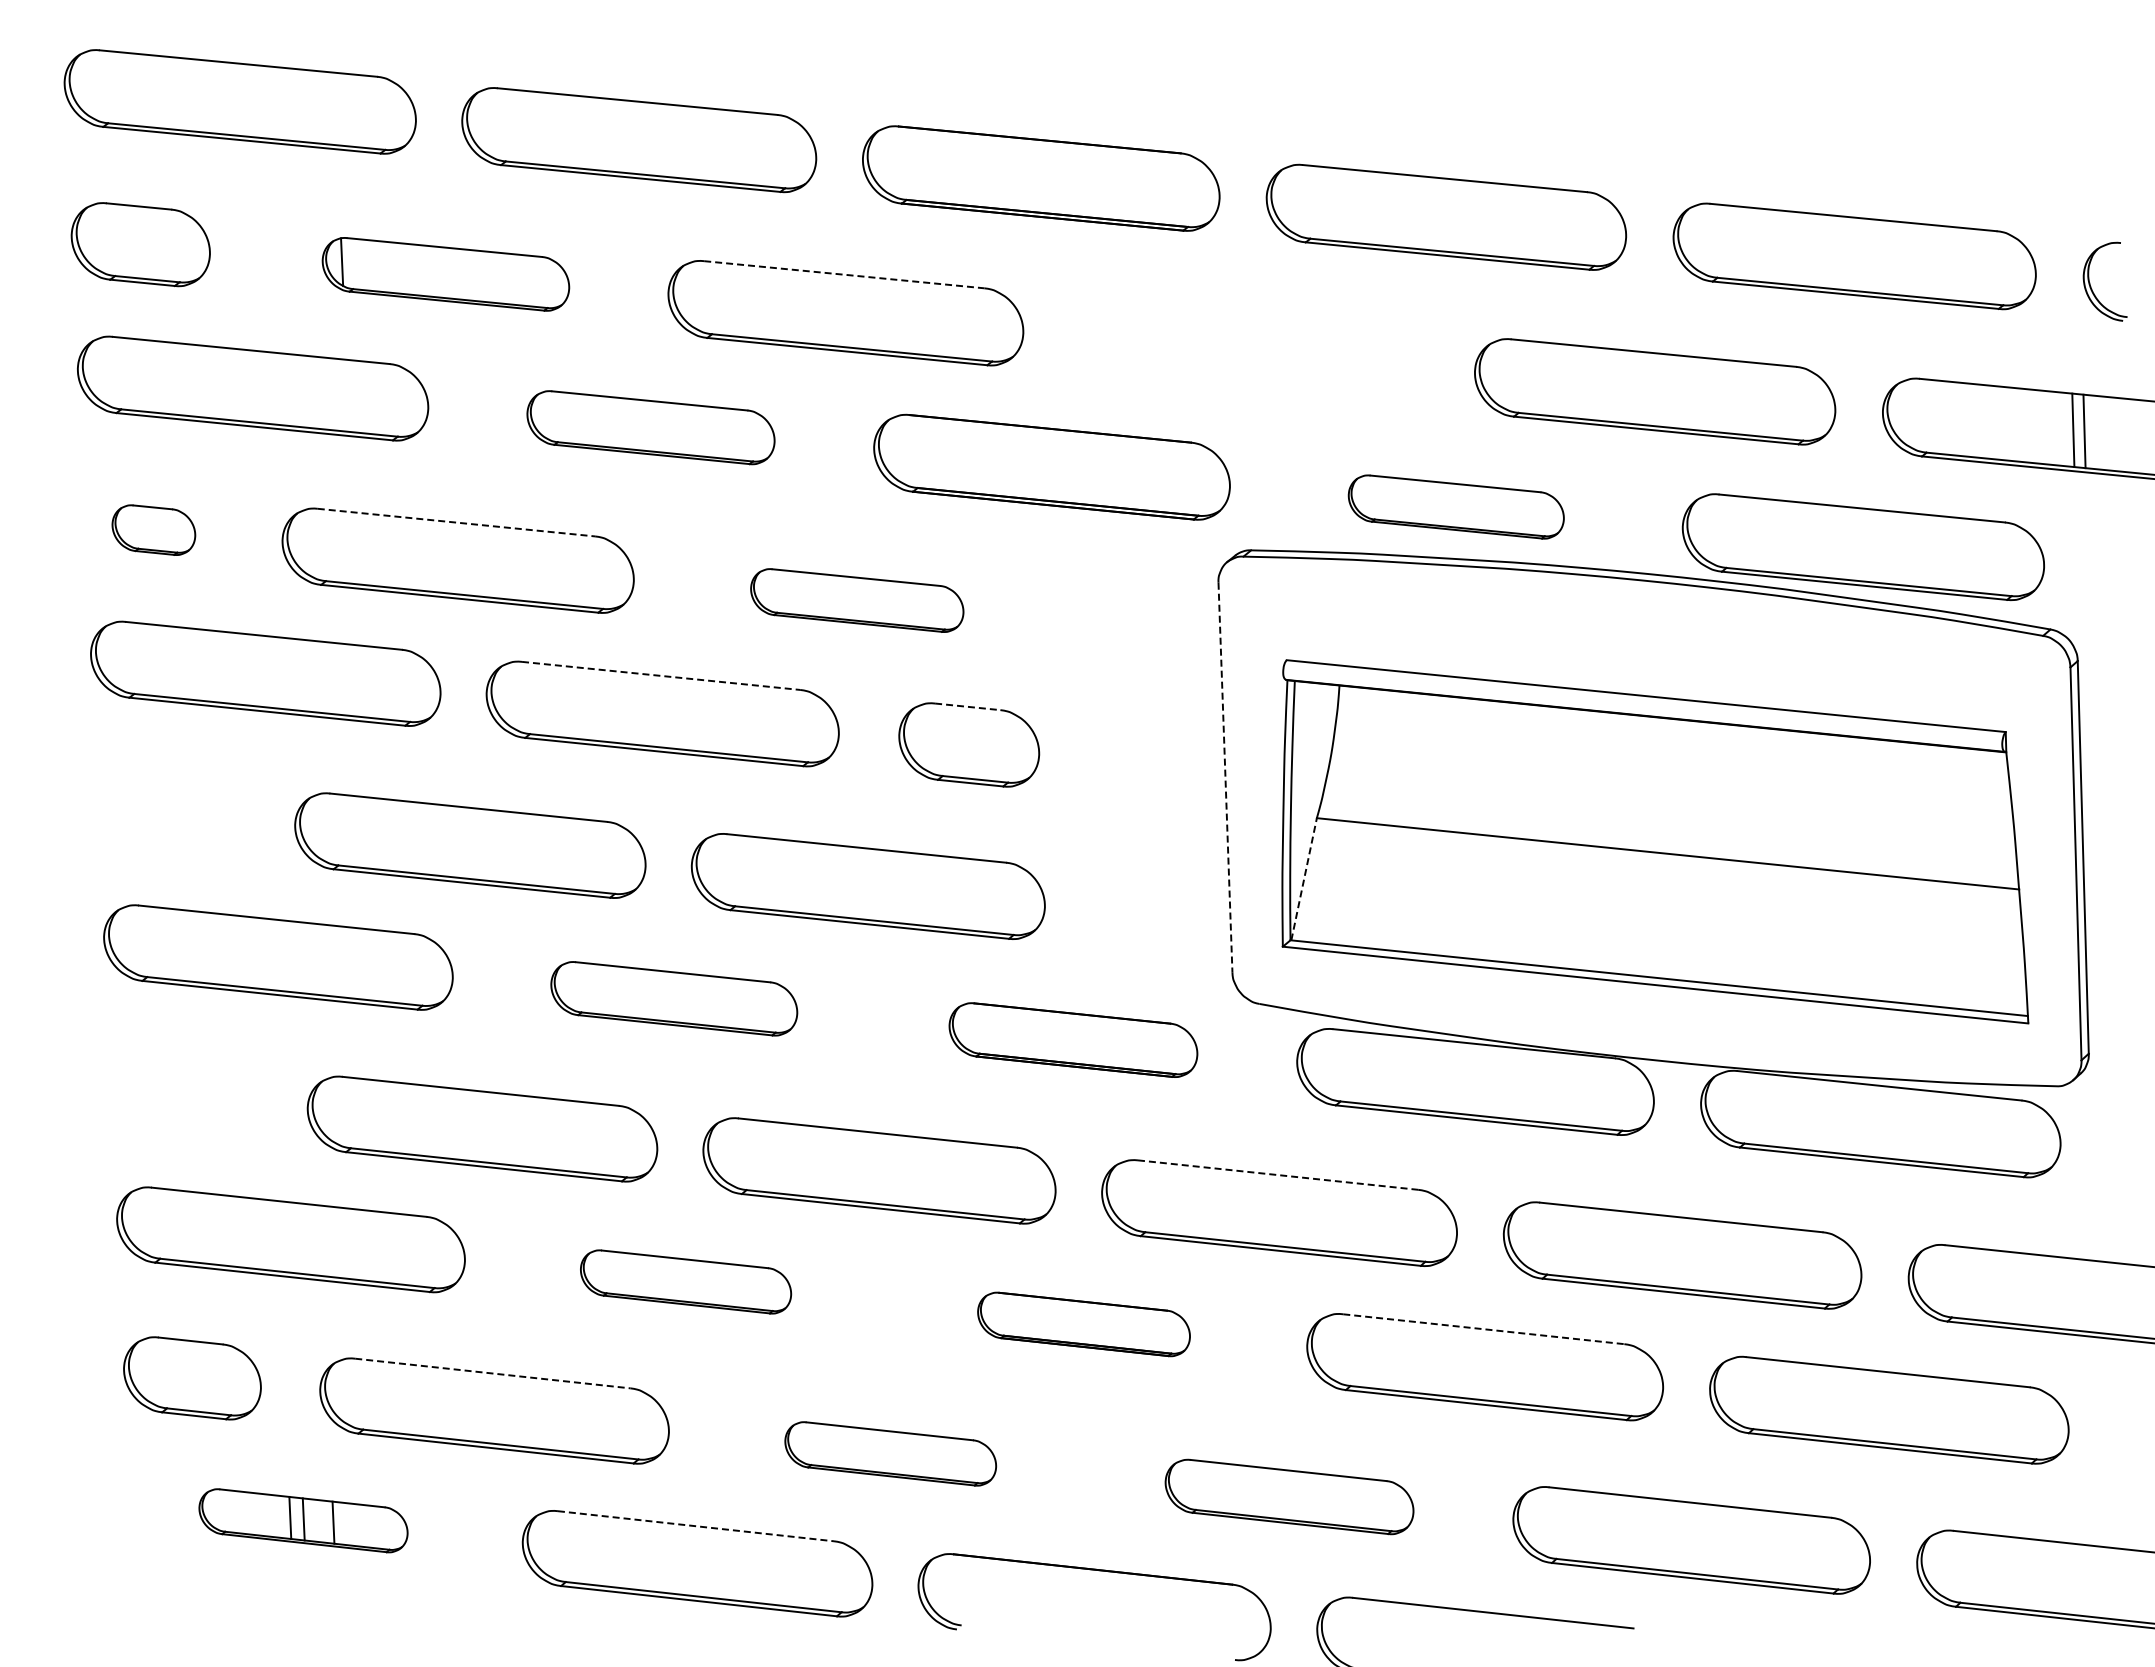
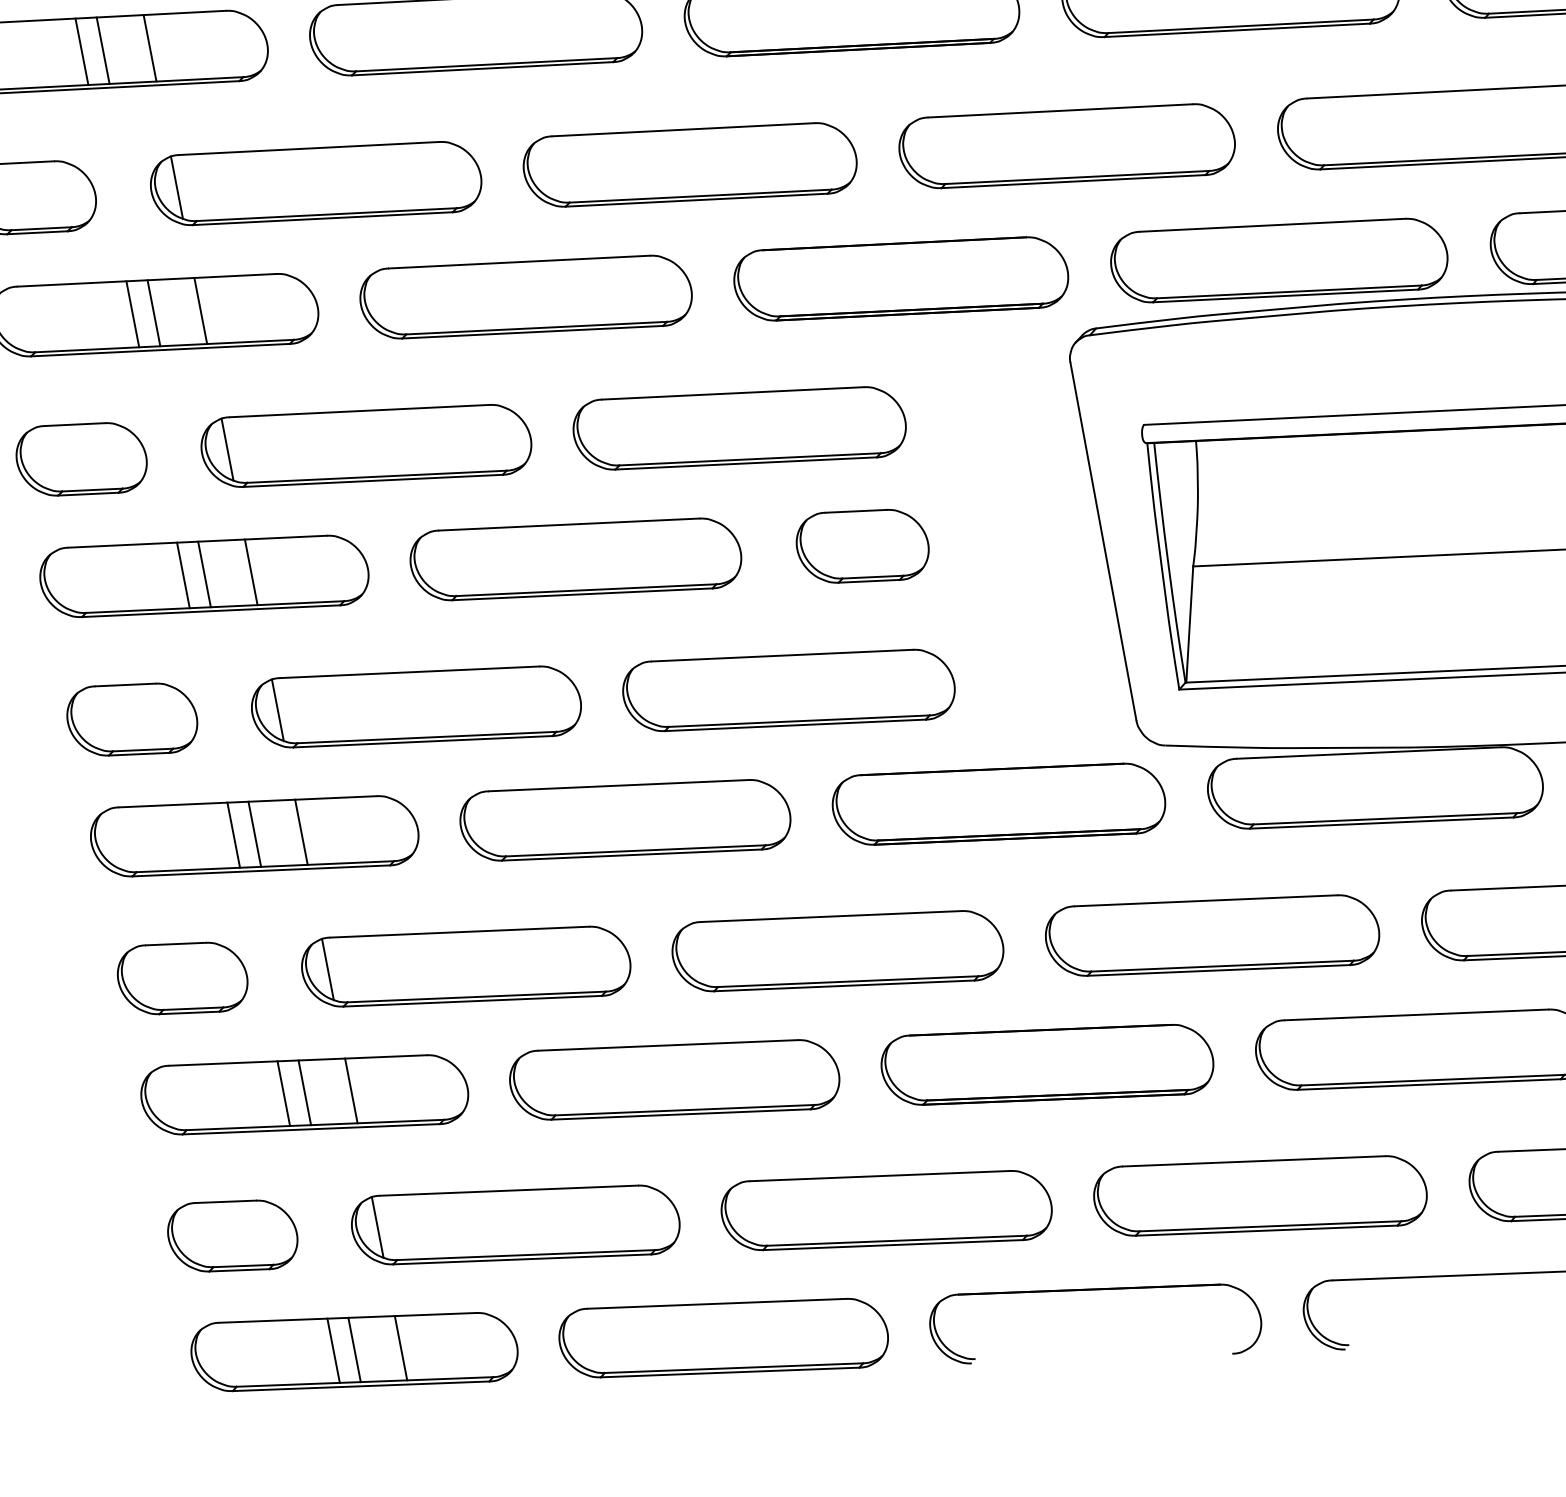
line: (217, 97) -> (81, 51), added
line: (240, 99) -> (102, 50), added
line: (290, 104) -> (149, 48), added
part: (445, 274) -> (315, 183), size x1.43
line: (844, 274) -> (683, 129), dashed -> solid
part: (1248, 352) -> (1066, 146), added
line: (230, 384) -> (132, 314), added
line: (253, 386) -> (154, 313), added
line: (303, 391) -> (200, 311), added
part: (650, 427) -> (525, 296), size x1.43
part: (1456, 506) -> (1279, 260), size x1.67
line: (456, 522) -> (359, 410), dashed -> solid
part: (153, 529) -> (81, 458), size x1.67
line: (309, 542) -> (226, 449), added
part: (857, 600) -> (740, 428), size x1.67
line: (243, 669) -> (183, 575), added
line: (265, 671) -> (203, 574), added
line: (661, 675) -> (569, 524), dashed -> solid
line: (315, 676) -> (250, 572), added
line: (967, 706) -> (855, 511), dashed -> solid
line: (1225, 778) -> (1103, 542), dashed -> solid
part: (166, 814) -> (132, 719), added
line: (322, 827) -> (277, 710), added
line: (1304, 878) -> (1190, 623), dashed -> solid
line: (255, 952) -> (232, 834), added
line: (278, 954) -> (254, 833), added
line: (328, 960) -> (301, 832), added
part: (673, 998) -> (624, 820), size x1.43
part: (1073, 1039) -> (998, 803), size x1.43
part: (179, 1097) -> (182, 978), added
line: (334, 1110) -> (327, 969), added
line: (1278, 1175) -> (1206, 901), dashed -> solid
line: (268, 1234) -> (283, 1093), added
line: (290, 1237) -> (303, 1092), added
line: (340, 1242) -> (350, 1090), added
part: (685, 1281) -> (674, 1079), size x1.67
part: (1083, 1324) -> (1046, 1065), size x1.67
line: (1484, 1329) -> (1417, 1015), dashed -> solid
line: (493, 1373) -> (509, 1190), dashed -> solid
line: (347, 1391) -> (377, 1227), added
part: (890, 1453) -> (886, 1210), size x1.67
part: (1289, 1496) -> (1260, 1195), size x1.43
part: (303, 1520) -> (354, 1351), size x1.67
line: (695, 1526) -> (716, 1304), dashed -> solid

